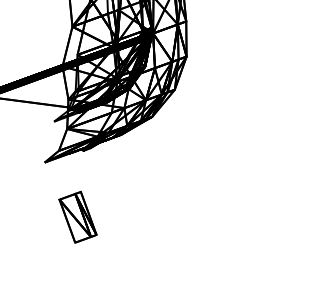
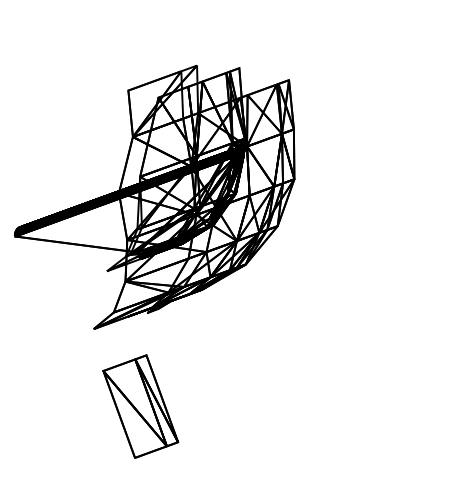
part: (77, 217) -> (140, 406), size x1.43

